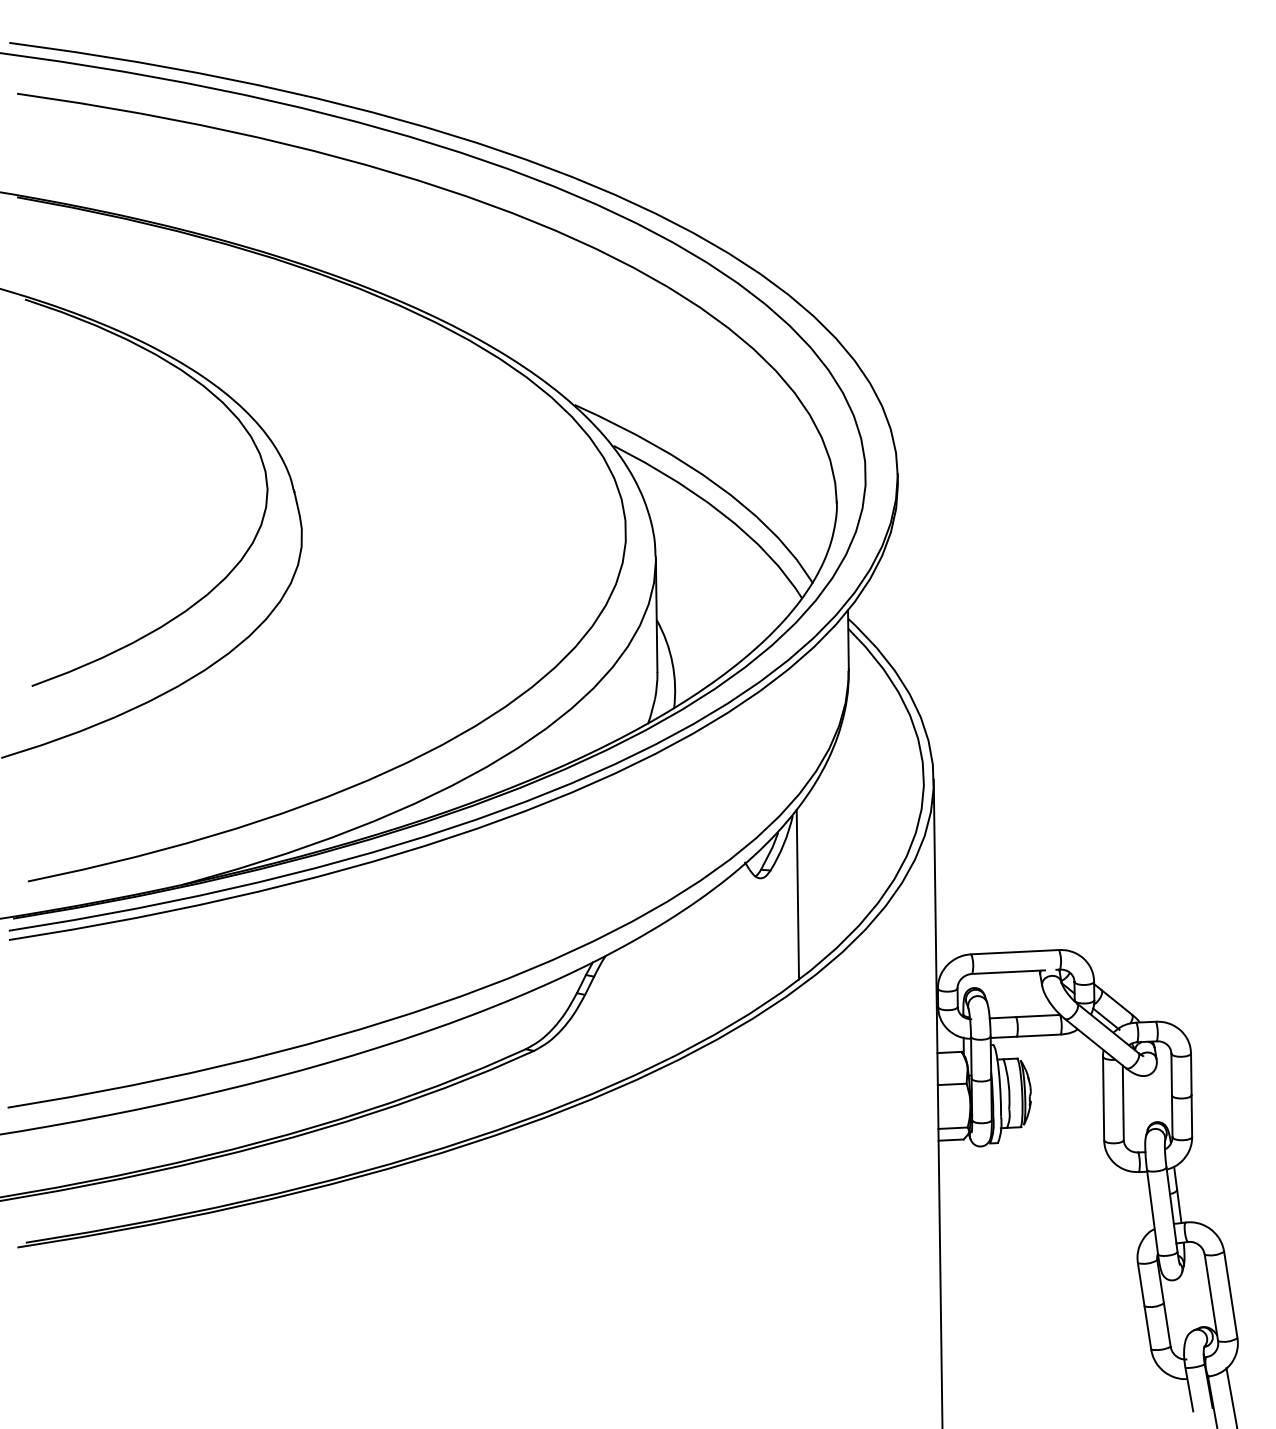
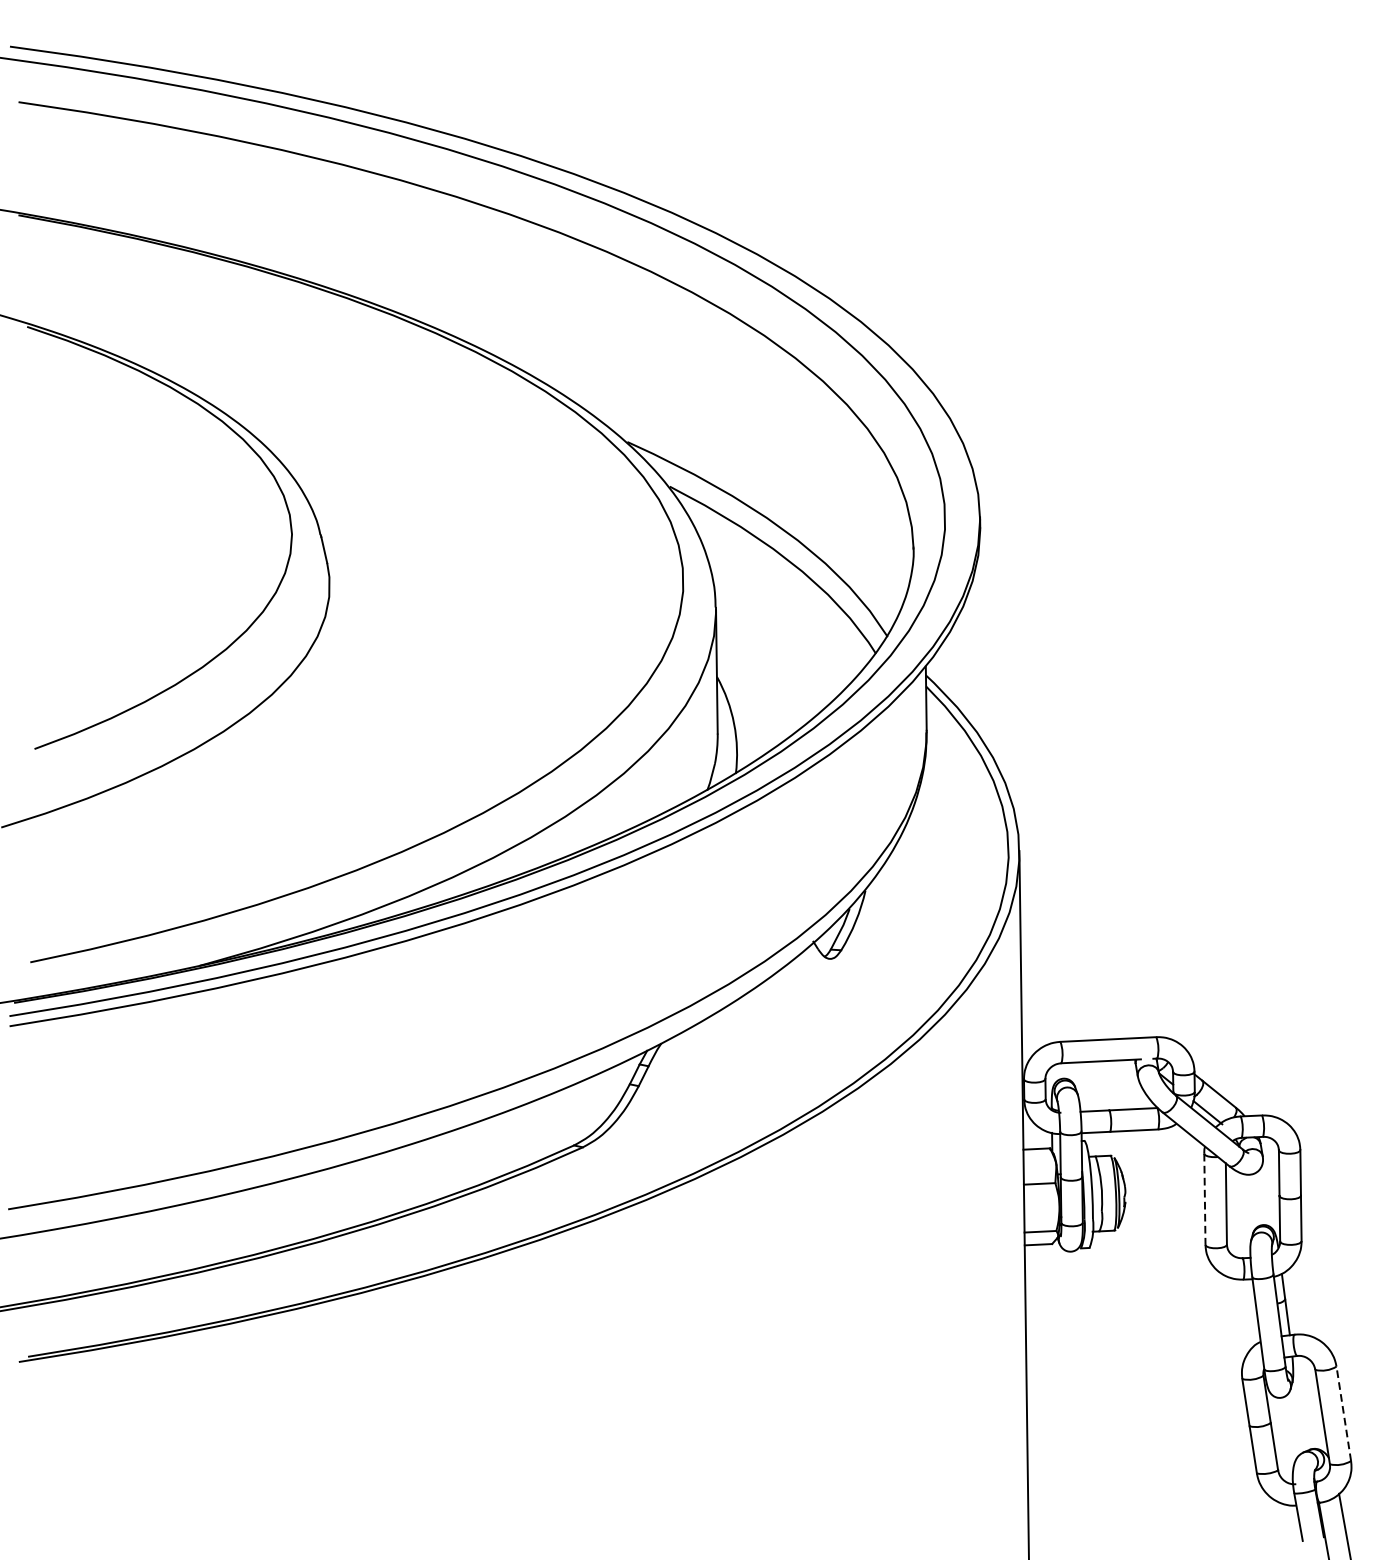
line: (797, 894) -> (870, 976), removed
line: (1103, 1098) -> (1204, 1199), solid -> dashed
line: (1230, 1295) -> (1343, 1414), solid -> dashed

